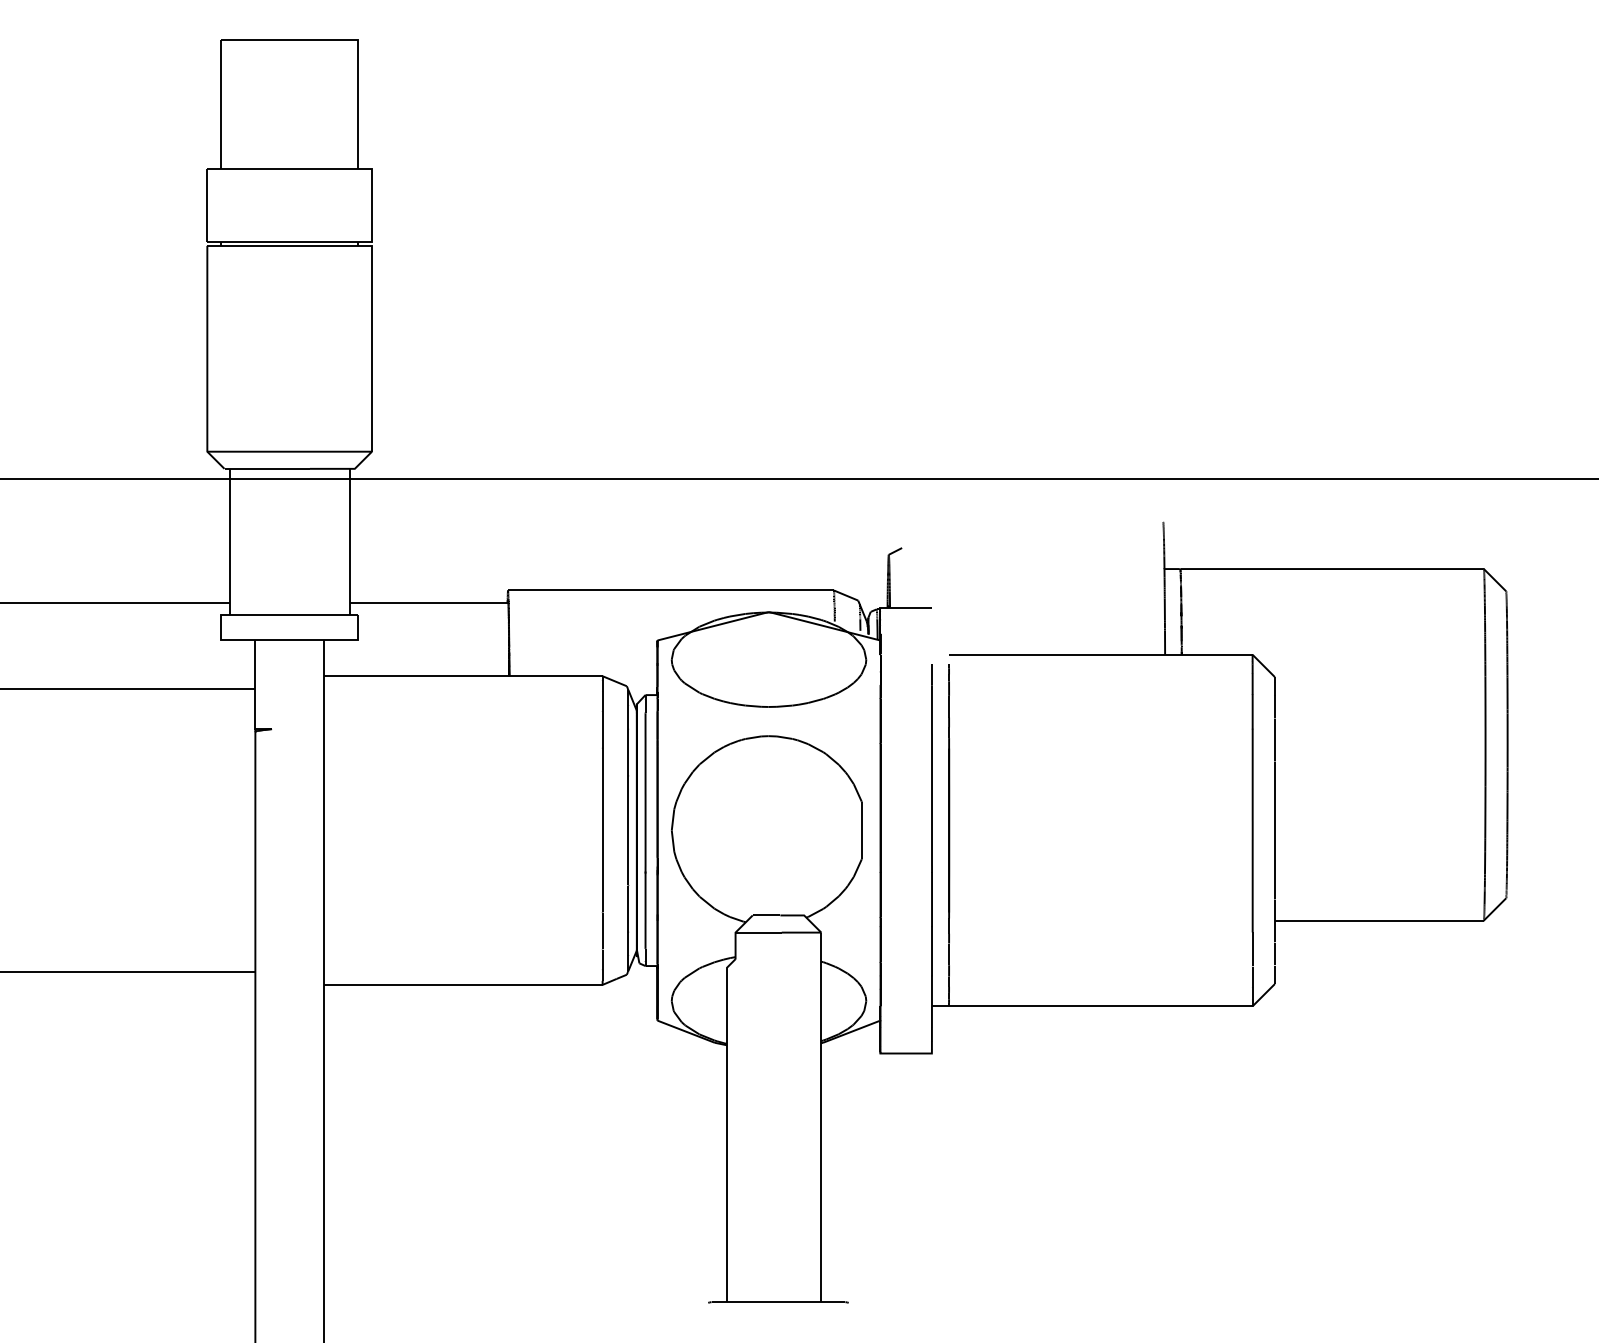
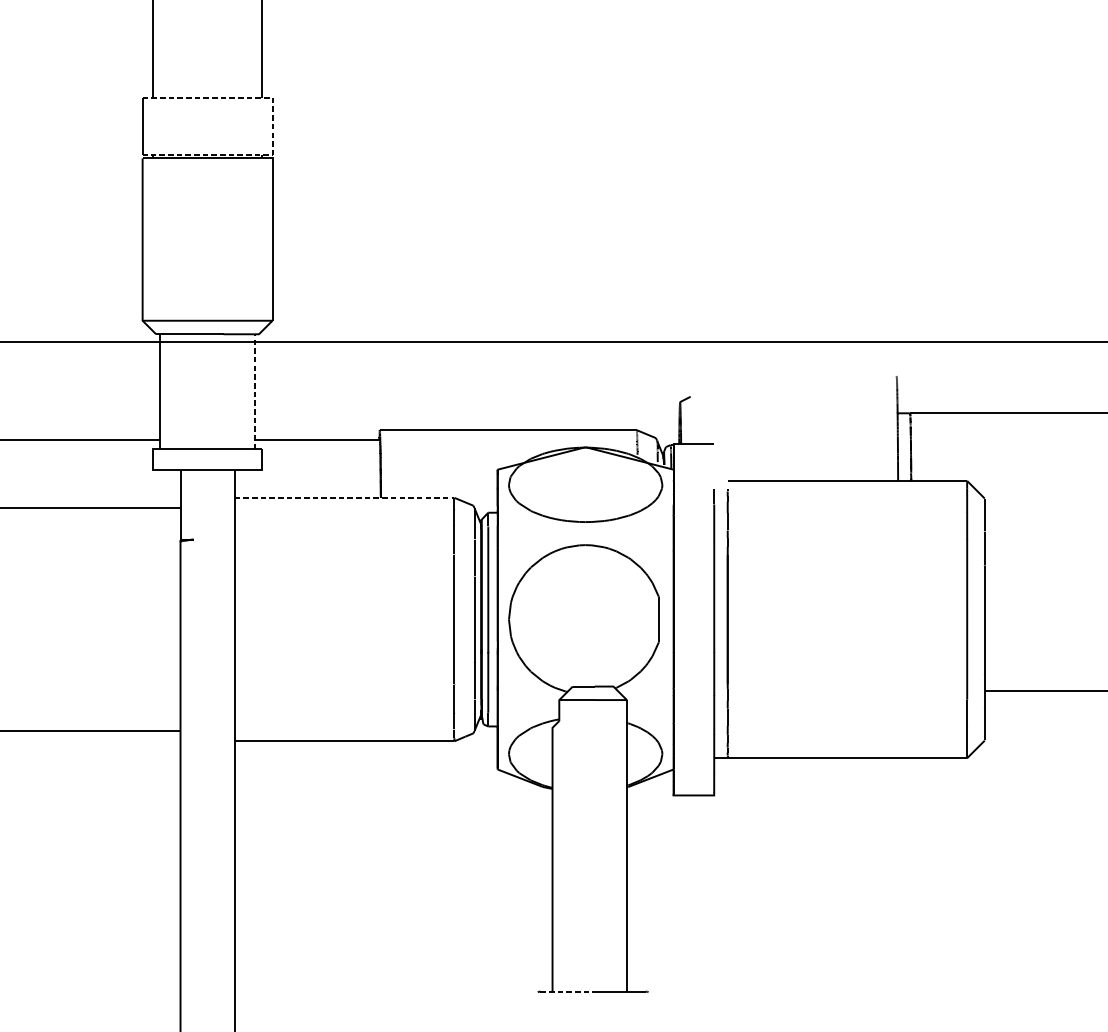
line: (371, 205) -> (272, 126), solid -> dashed
line: (349, 541) -> (254, 391), solid -> dashed
line: (463, 676) -> (344, 498), solid -> dashed
line: (744, 1302) -> (566, 991), solid -> dashed

